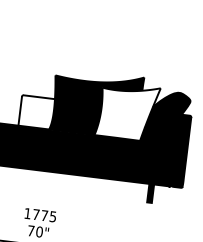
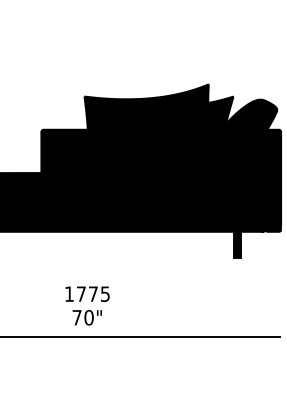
fill: (127, 111) -> (191, 134), added
fill: (36, 112) -> (64, 151), added

